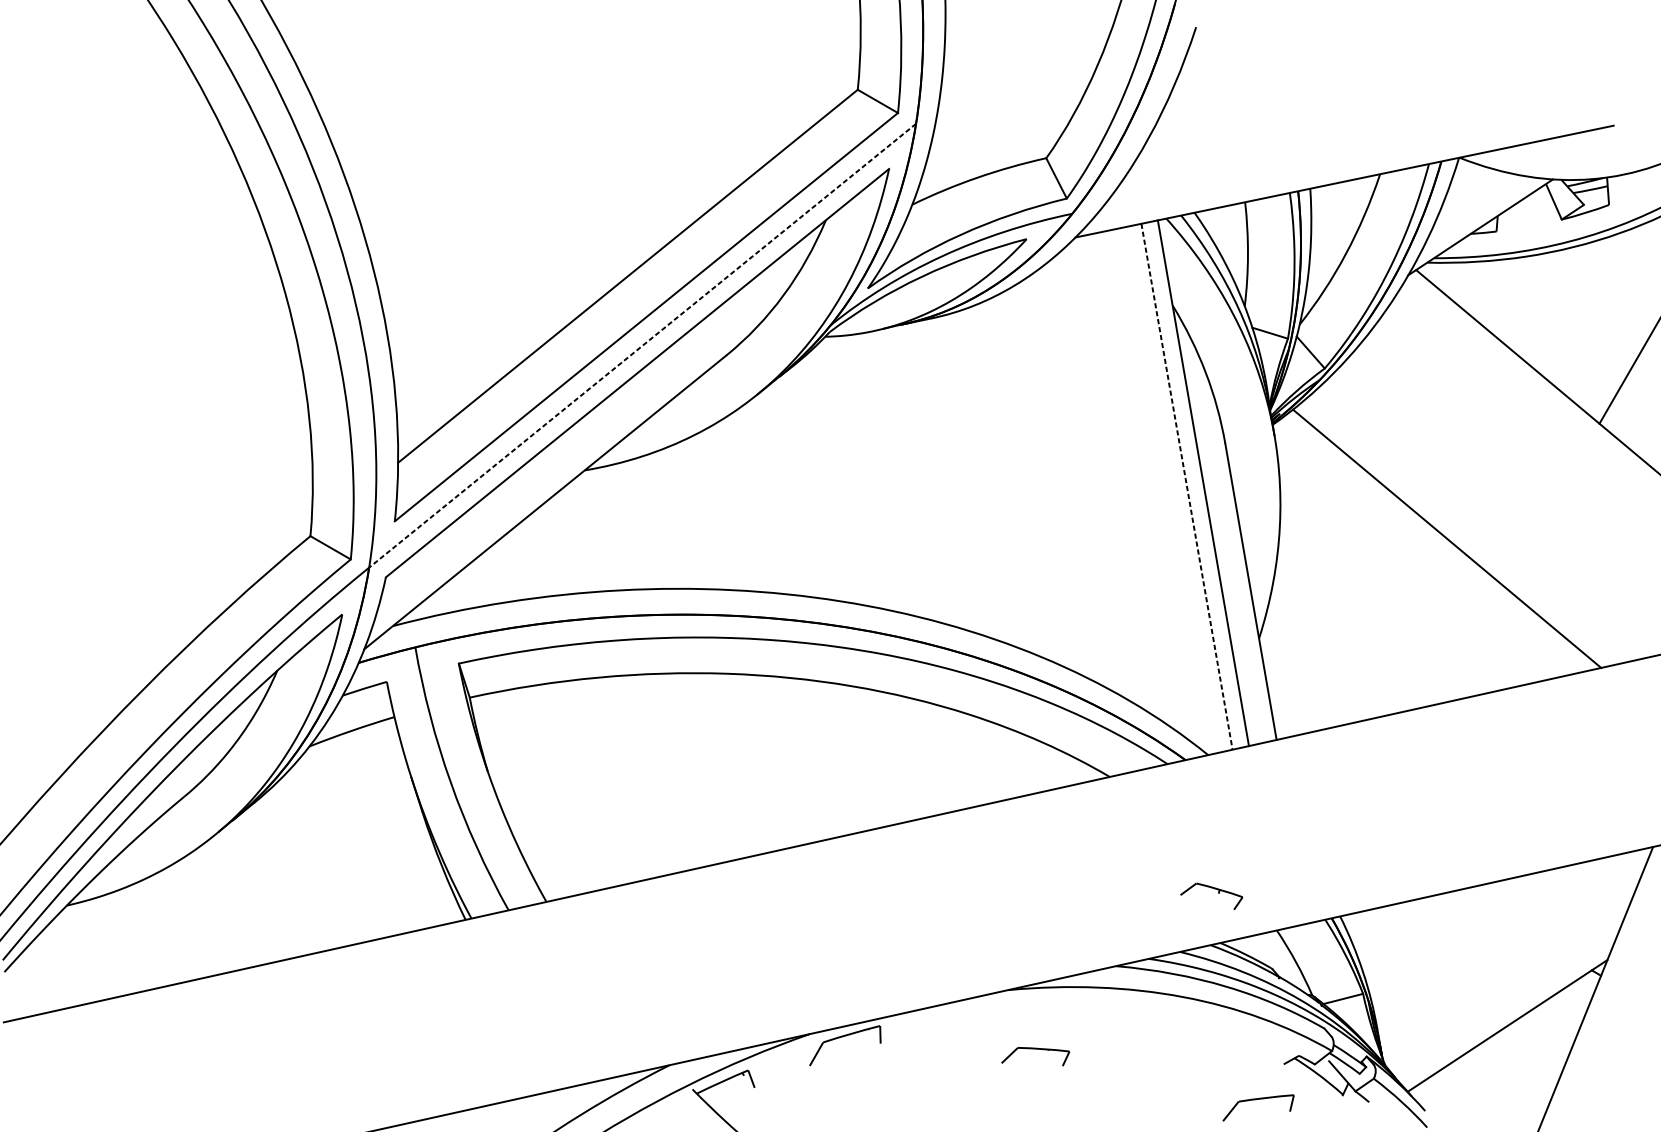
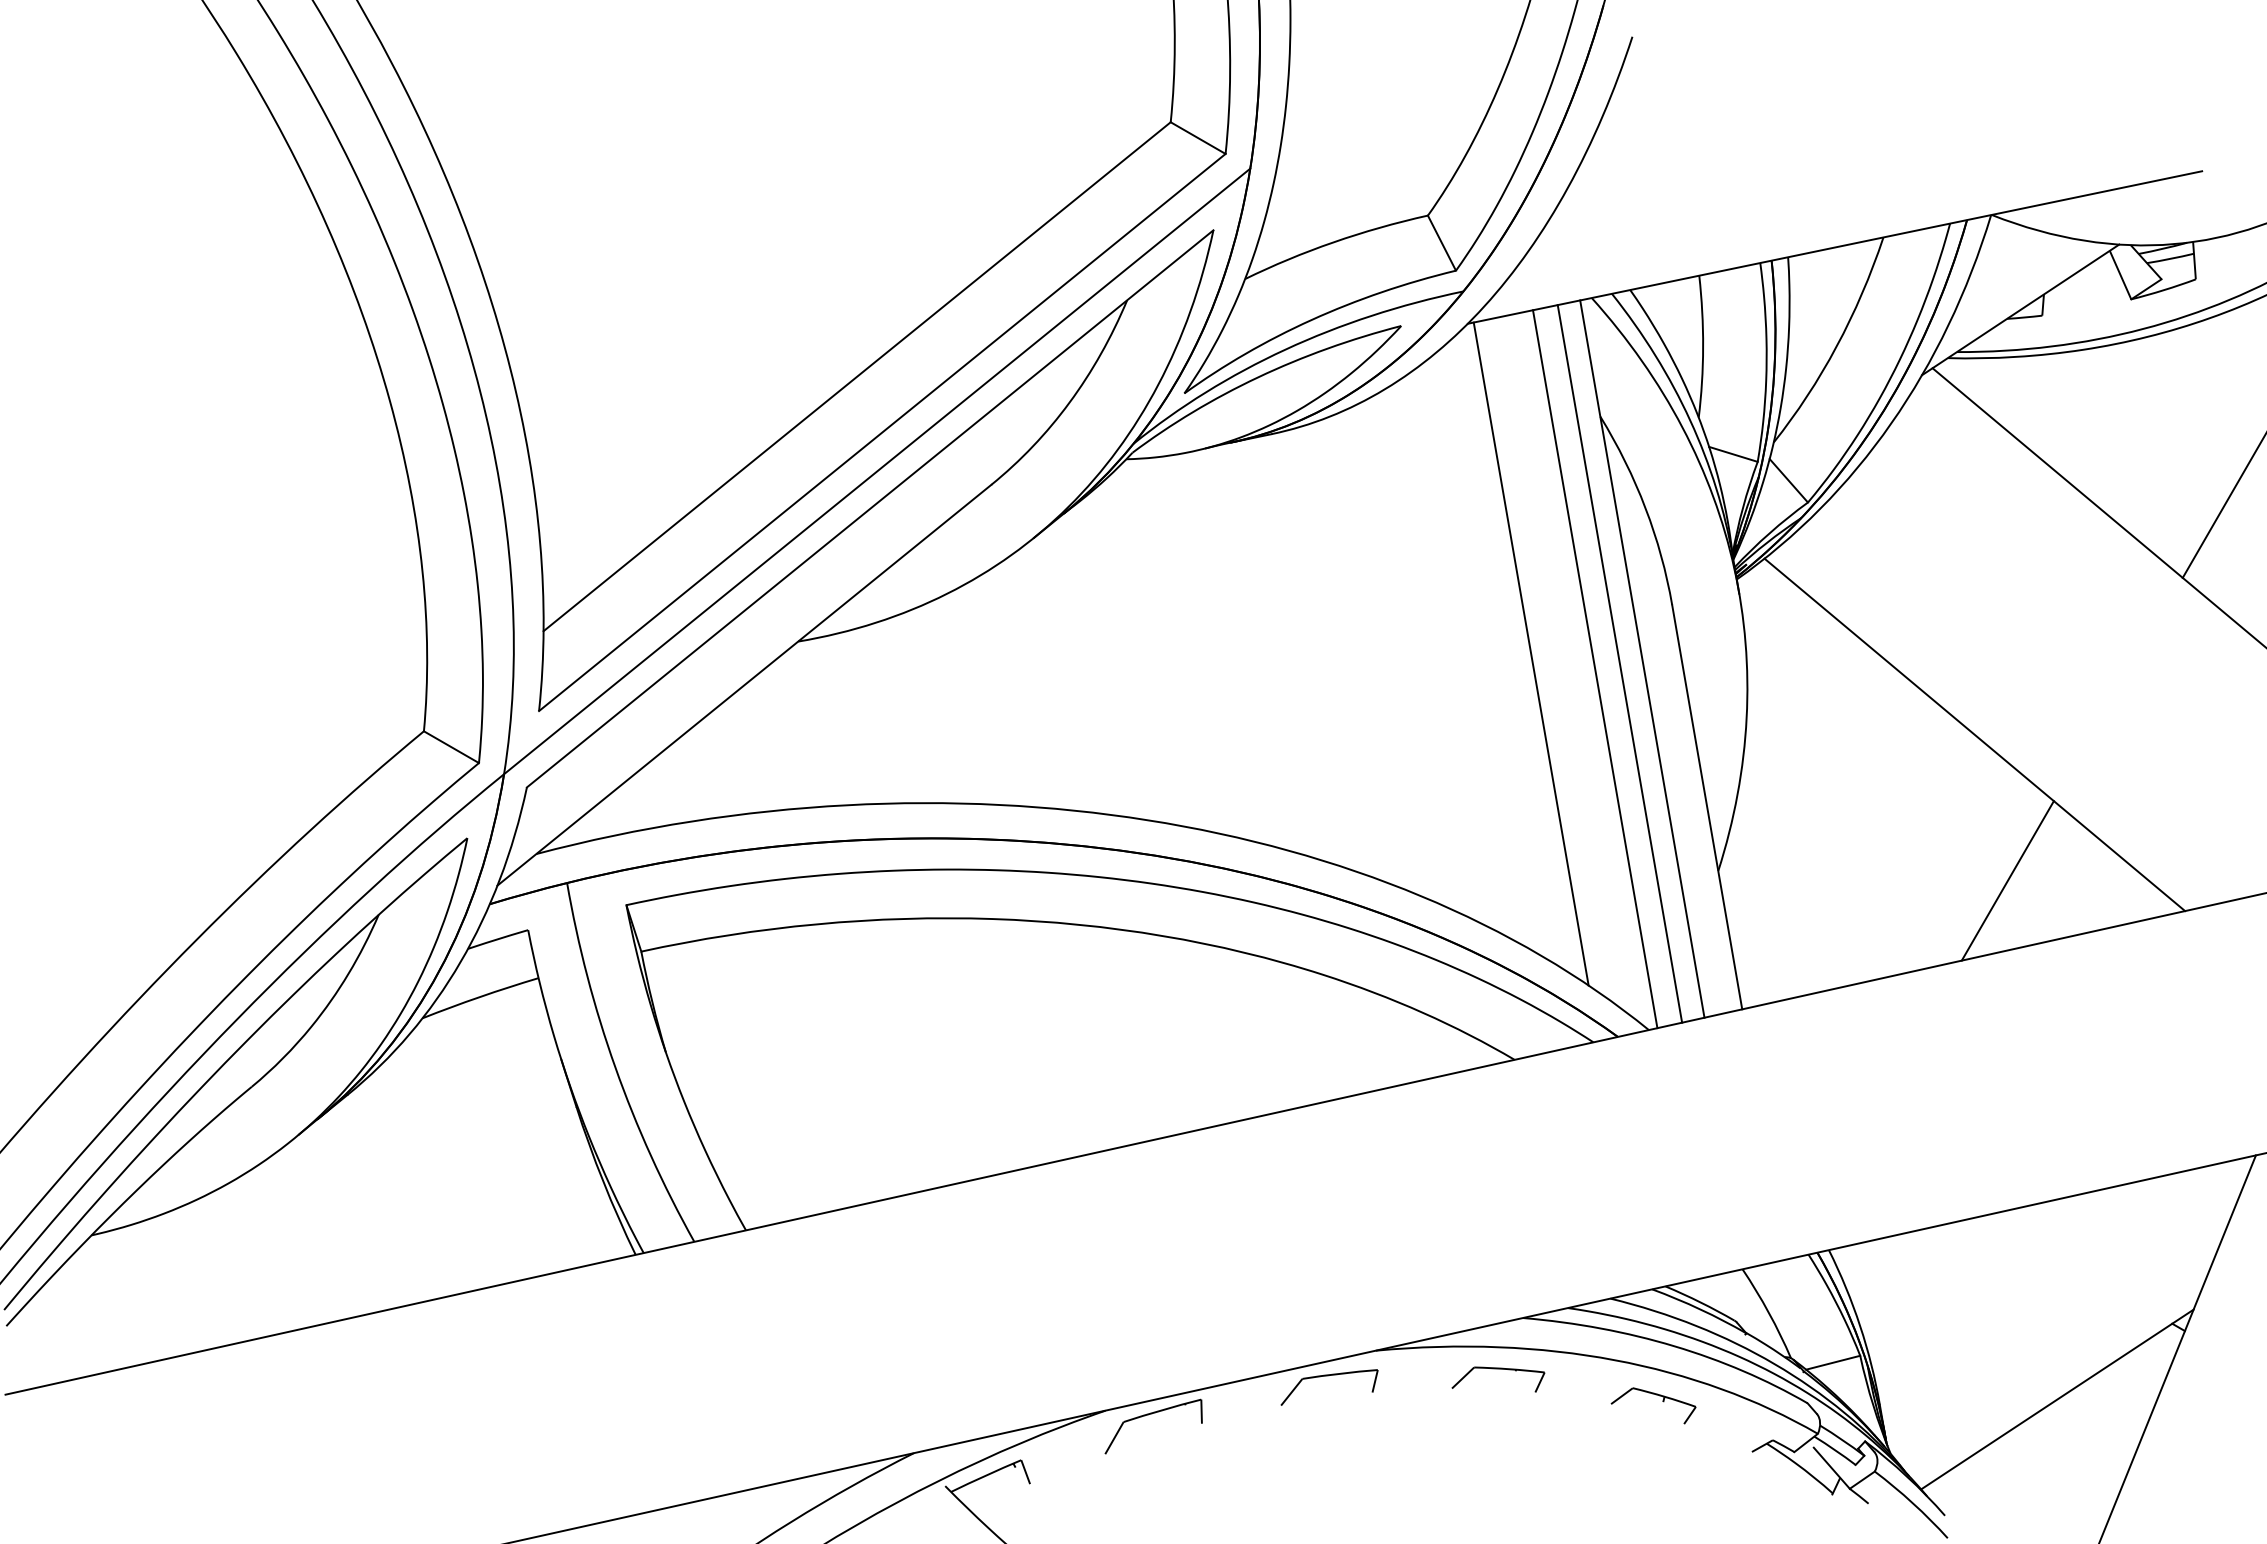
line: (642, 345) -> (876, 471), dashed -> solid
line: (1121, 479) -> (1530, 653), added
line: (1187, 487) -> (1620, 664), dashed -> solid
line: (1169, 490) -> (1595, 669), added
line: (1471, 645) -> (2007, 880), added
part: (1218, 893) -> (1662, 1401), moved
part: (1035, 1049) -> (1498, 1369), moved
part: (1257, 1099) -> (1328, 1376), moved

